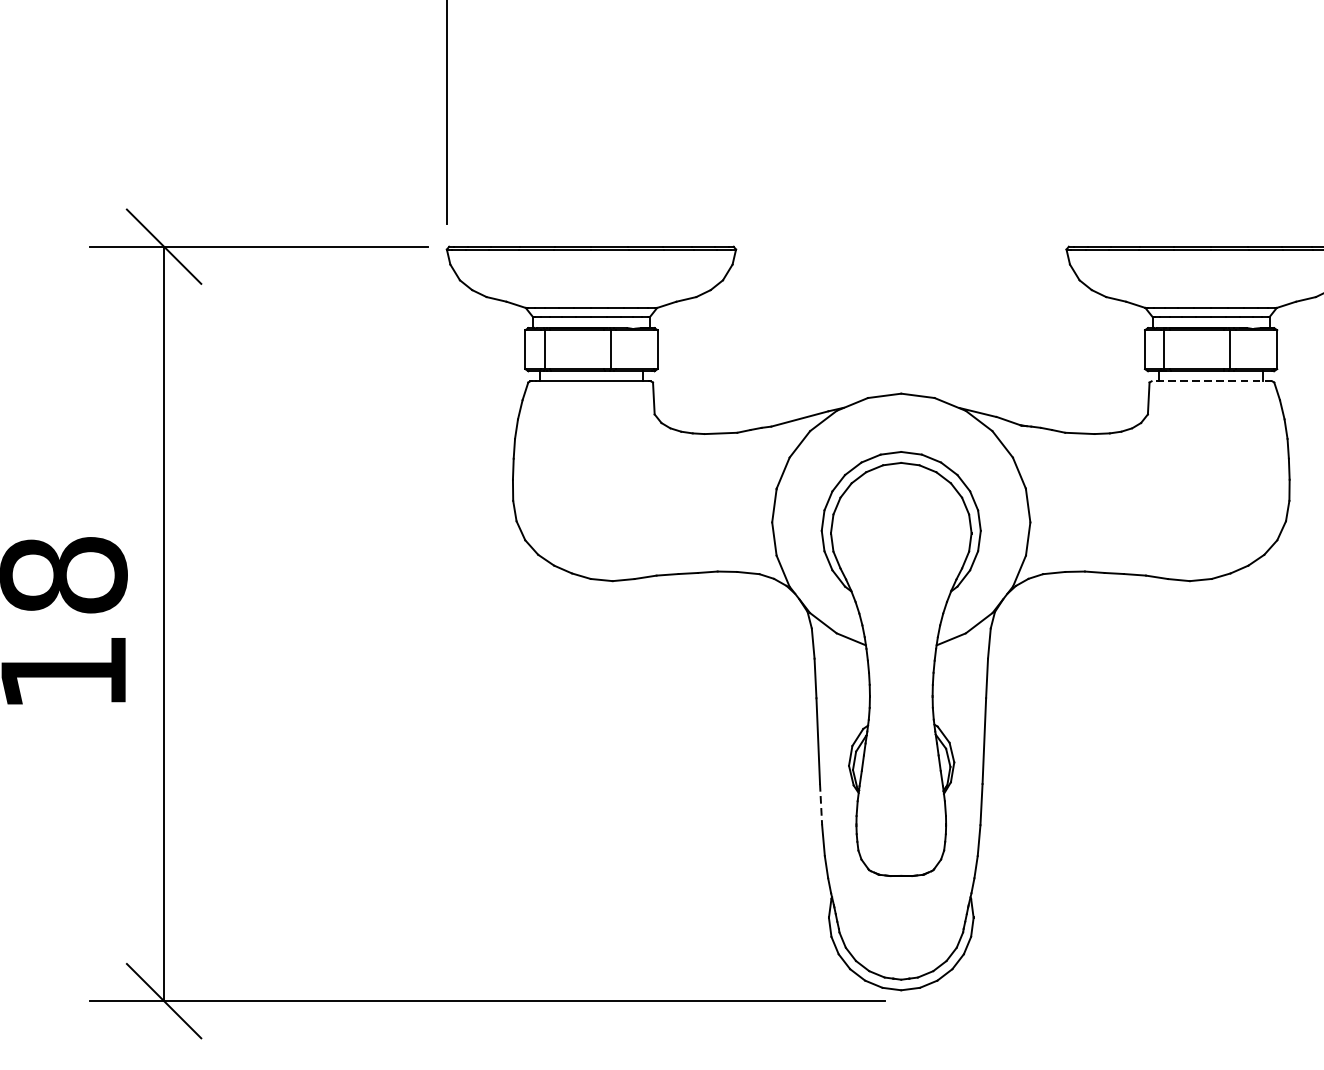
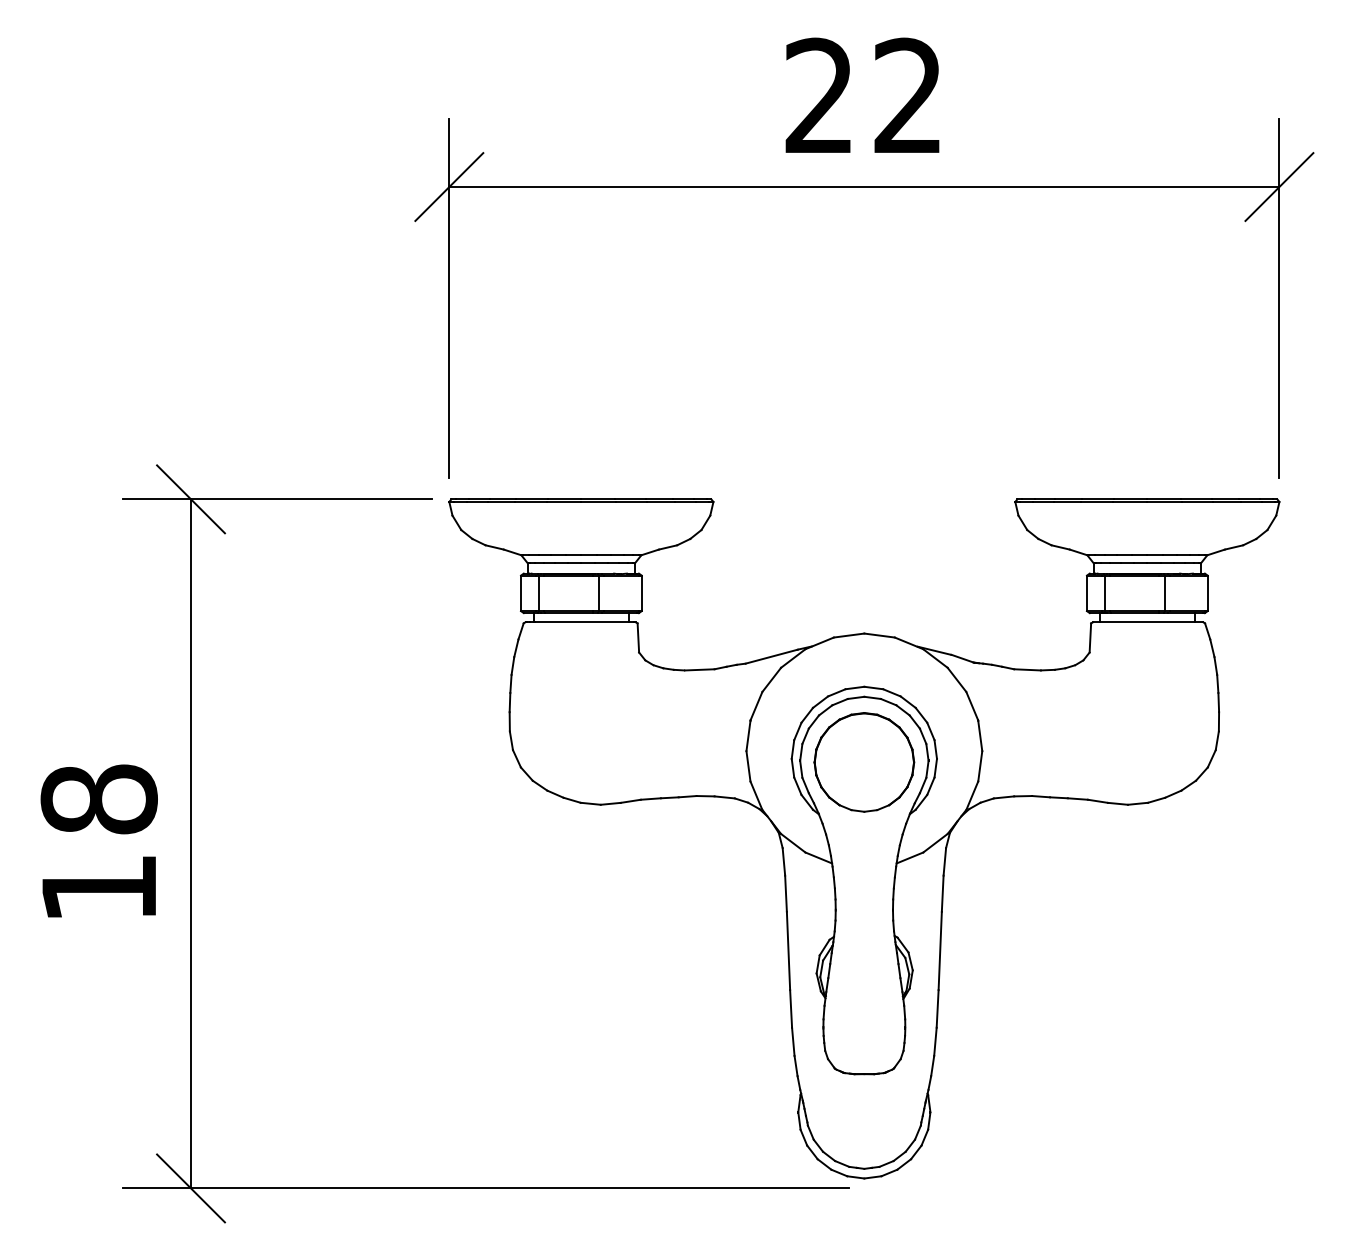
line: (1211, 381) -> (1147, 622), dashed -> solid
part: (901, 534) -> (864, 762), added
line: (821, 804) -> (791, 1008), dashed -> solid

